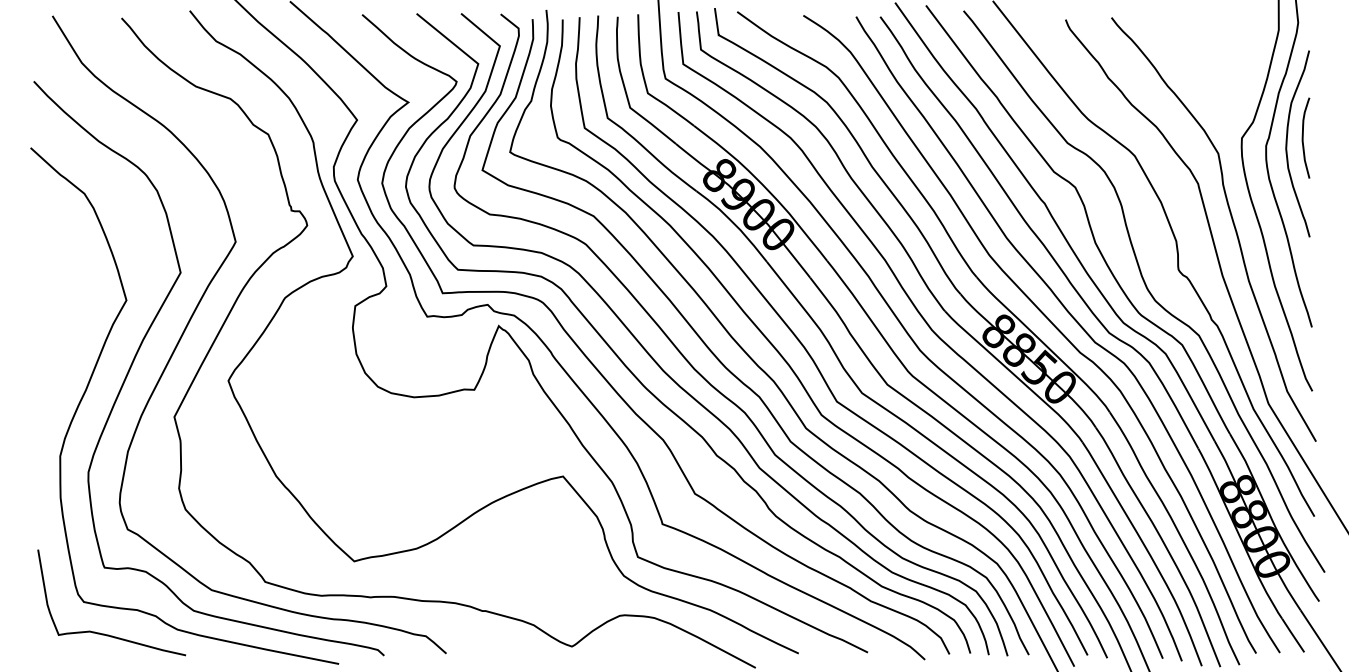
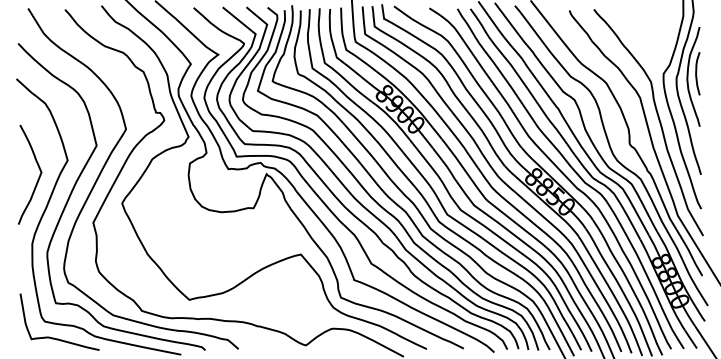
curve: (71, 332) -> (38, 177), added

